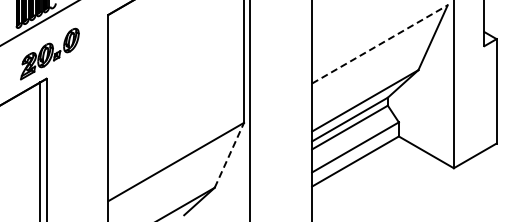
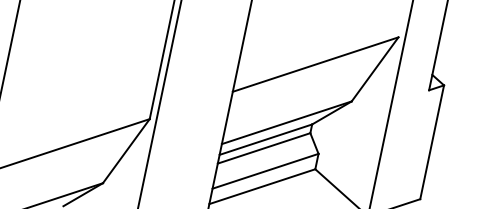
line: (380, 44) -> (316, 64), dashed -> solid
line: (229, 155) -> (126, 151), dashed -> solid

